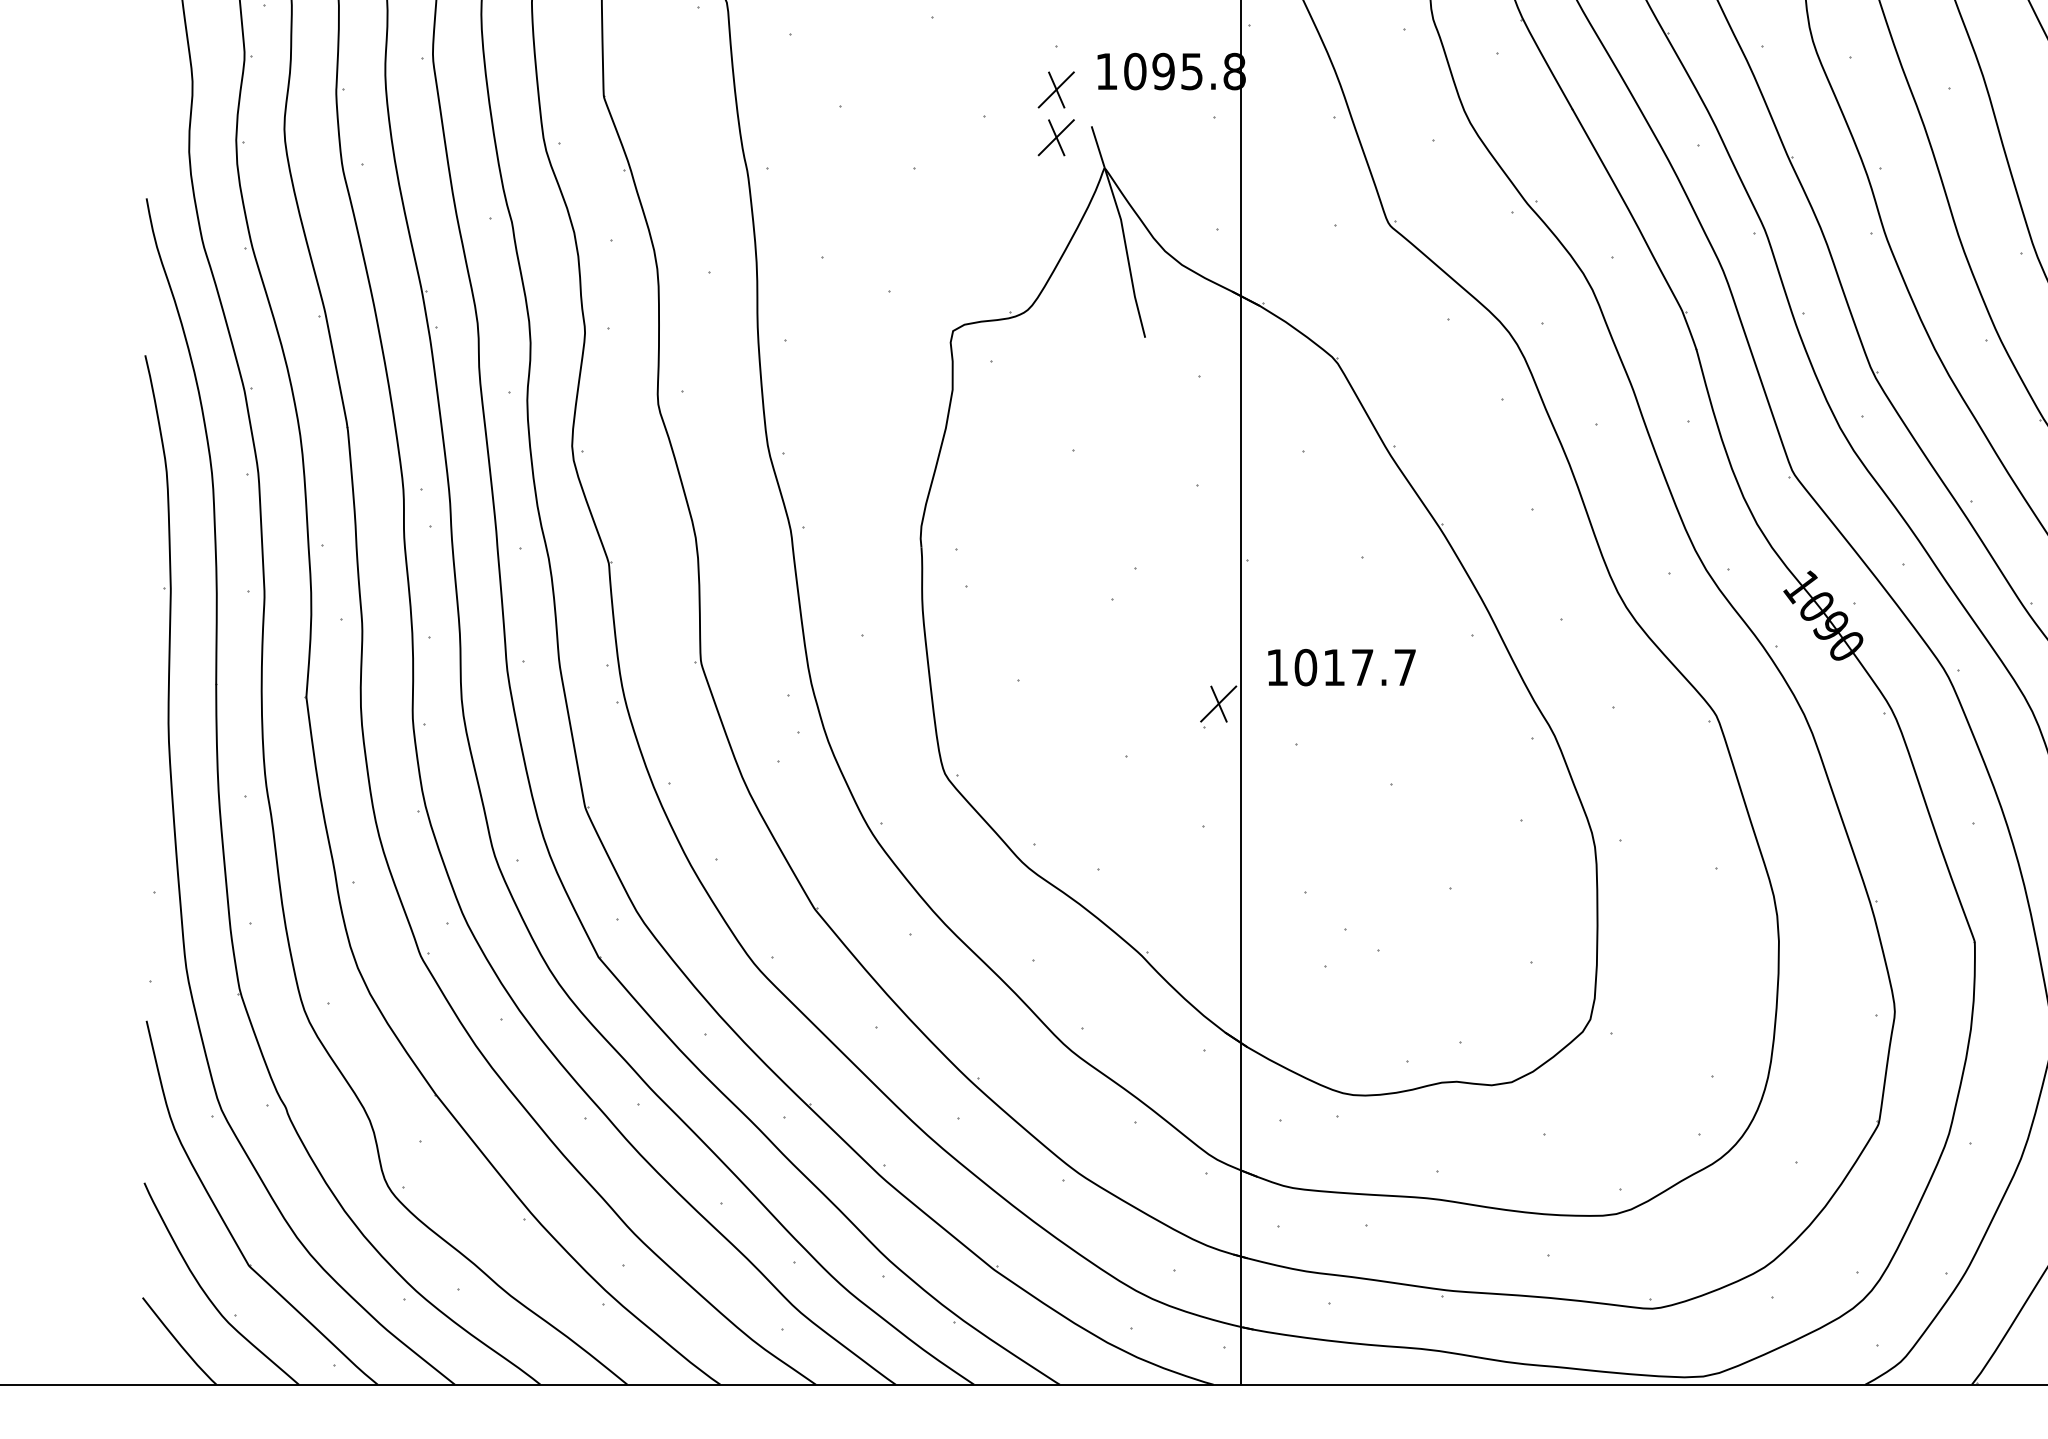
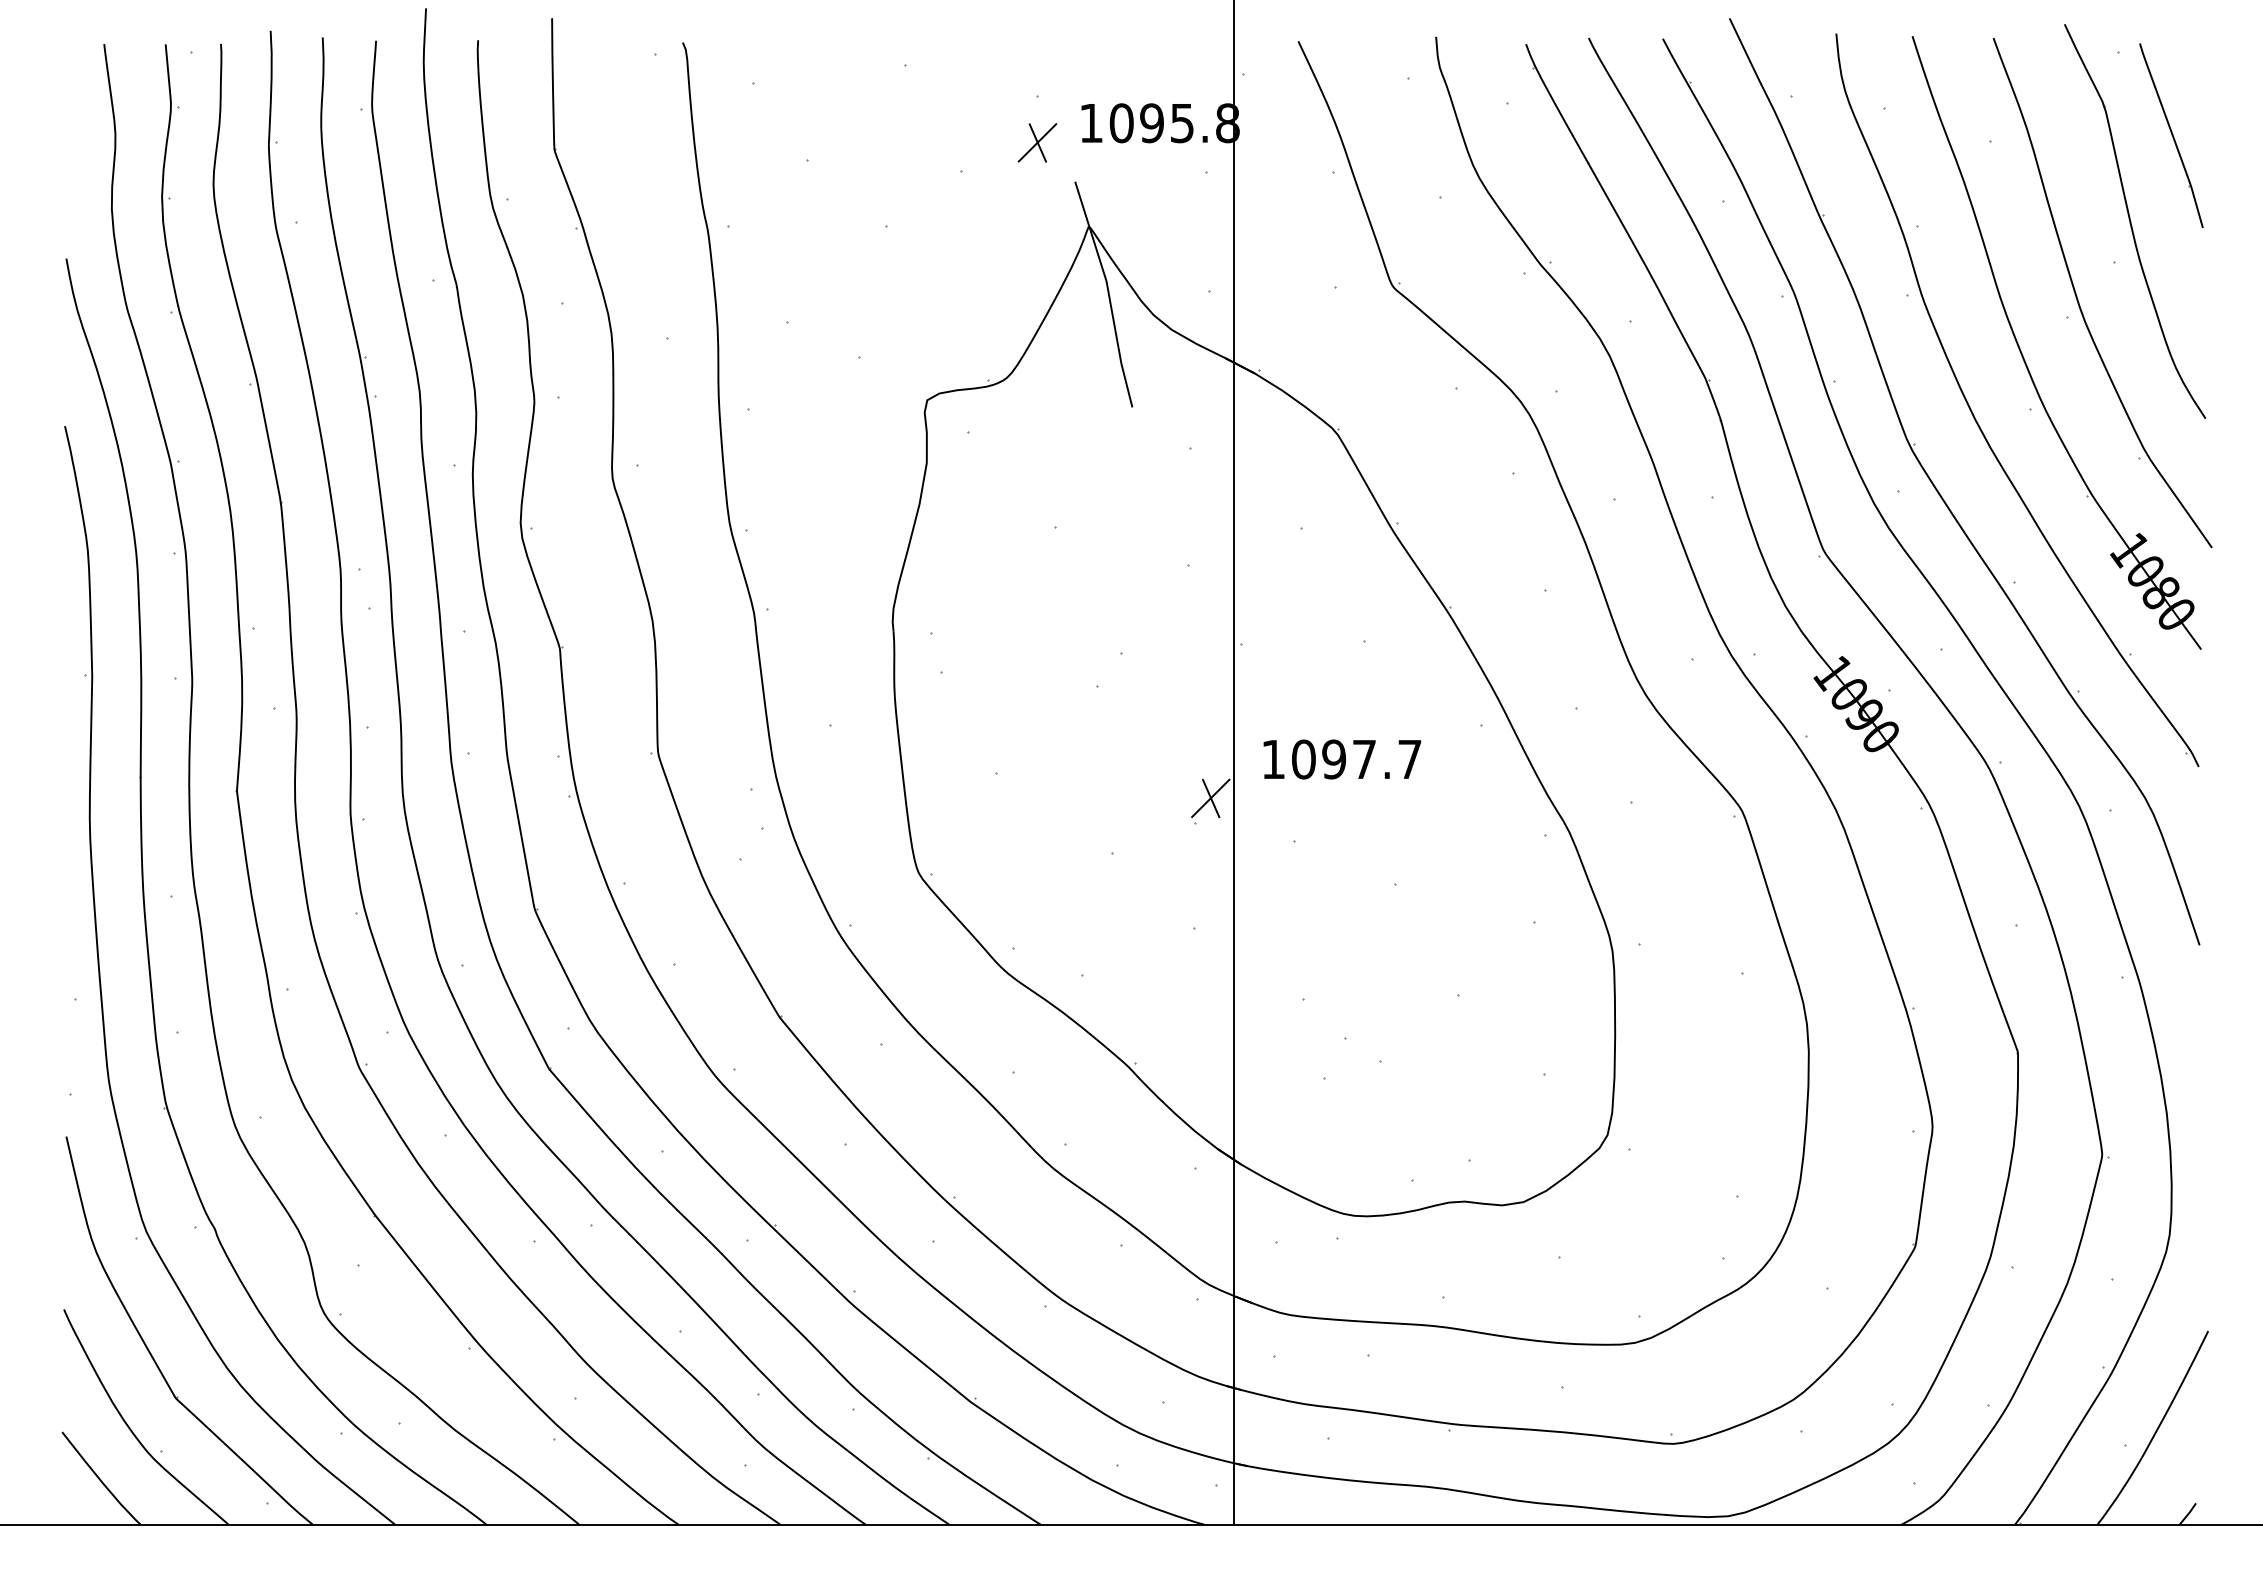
part: (1056, 137) -> (1037, 193), removed
text: (1333, 667) -> (1333, 759), 1017.7 -> 1097.7

